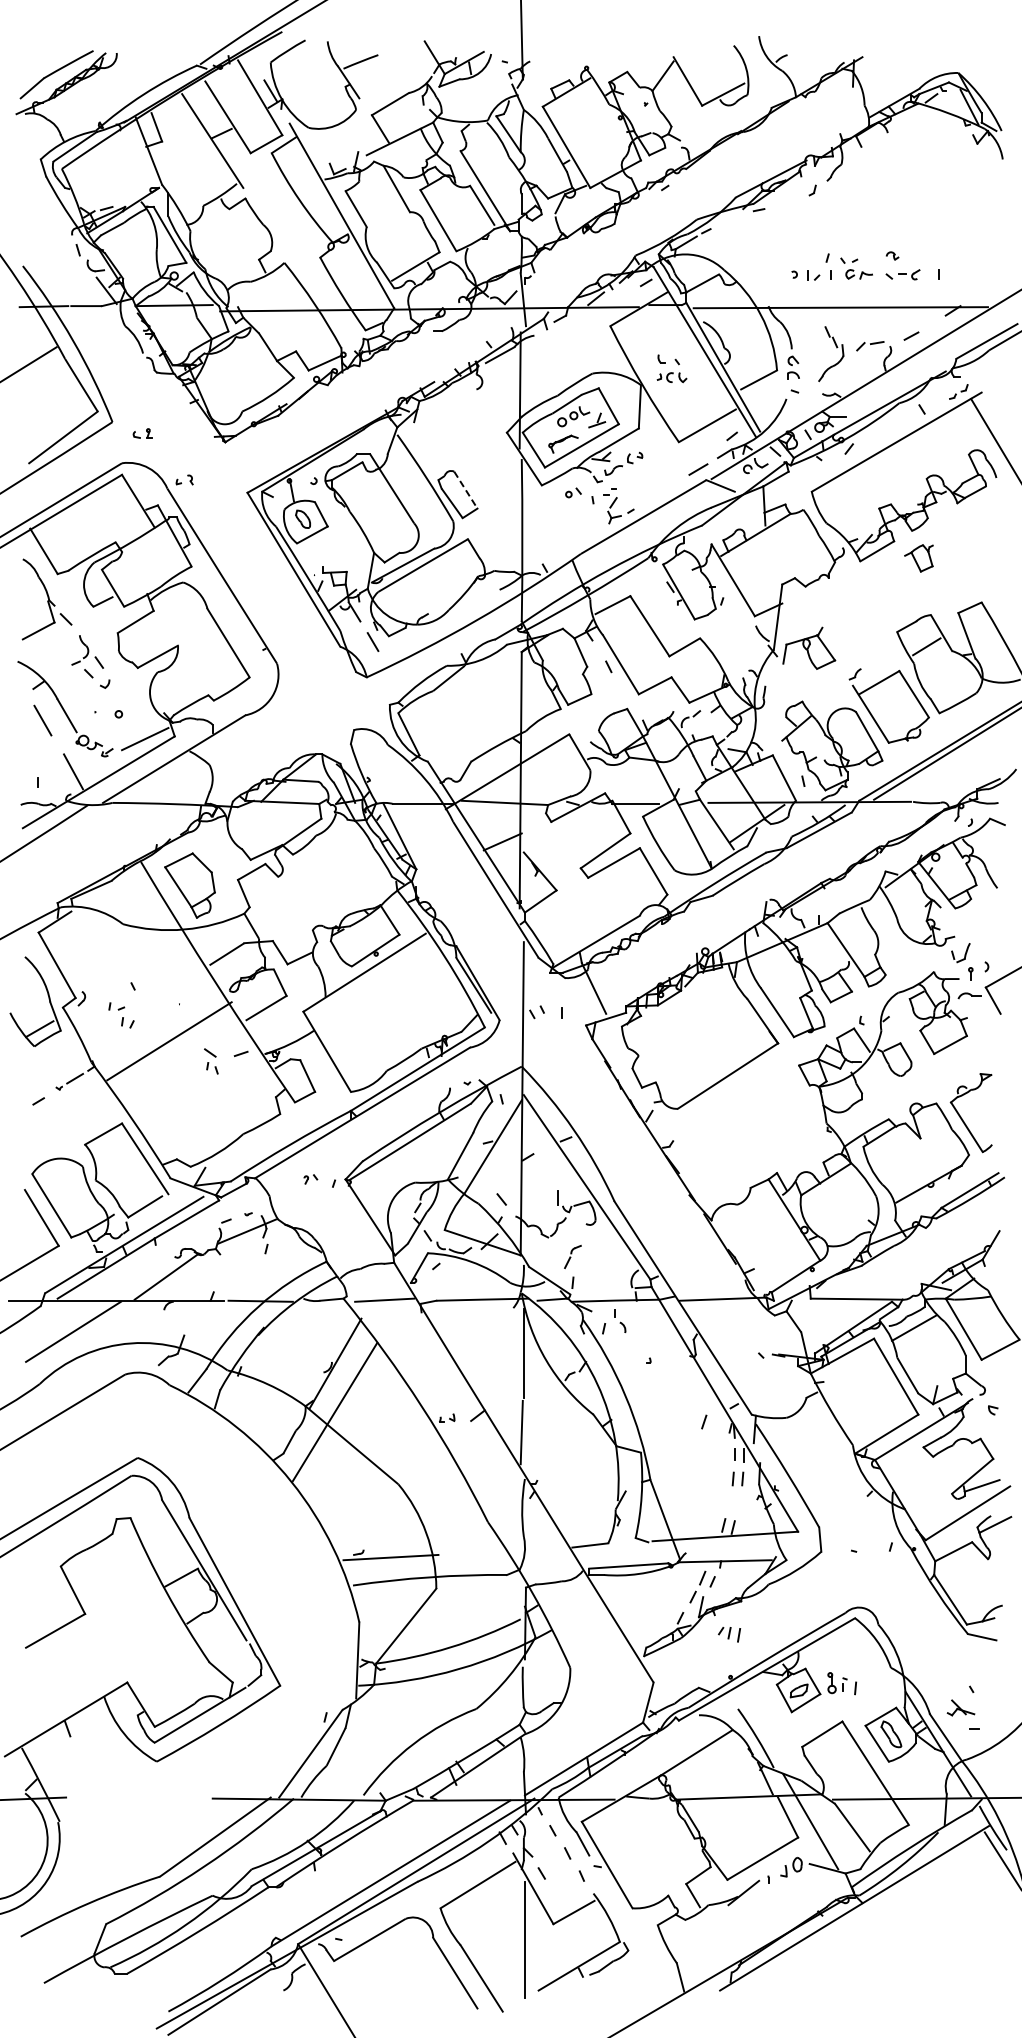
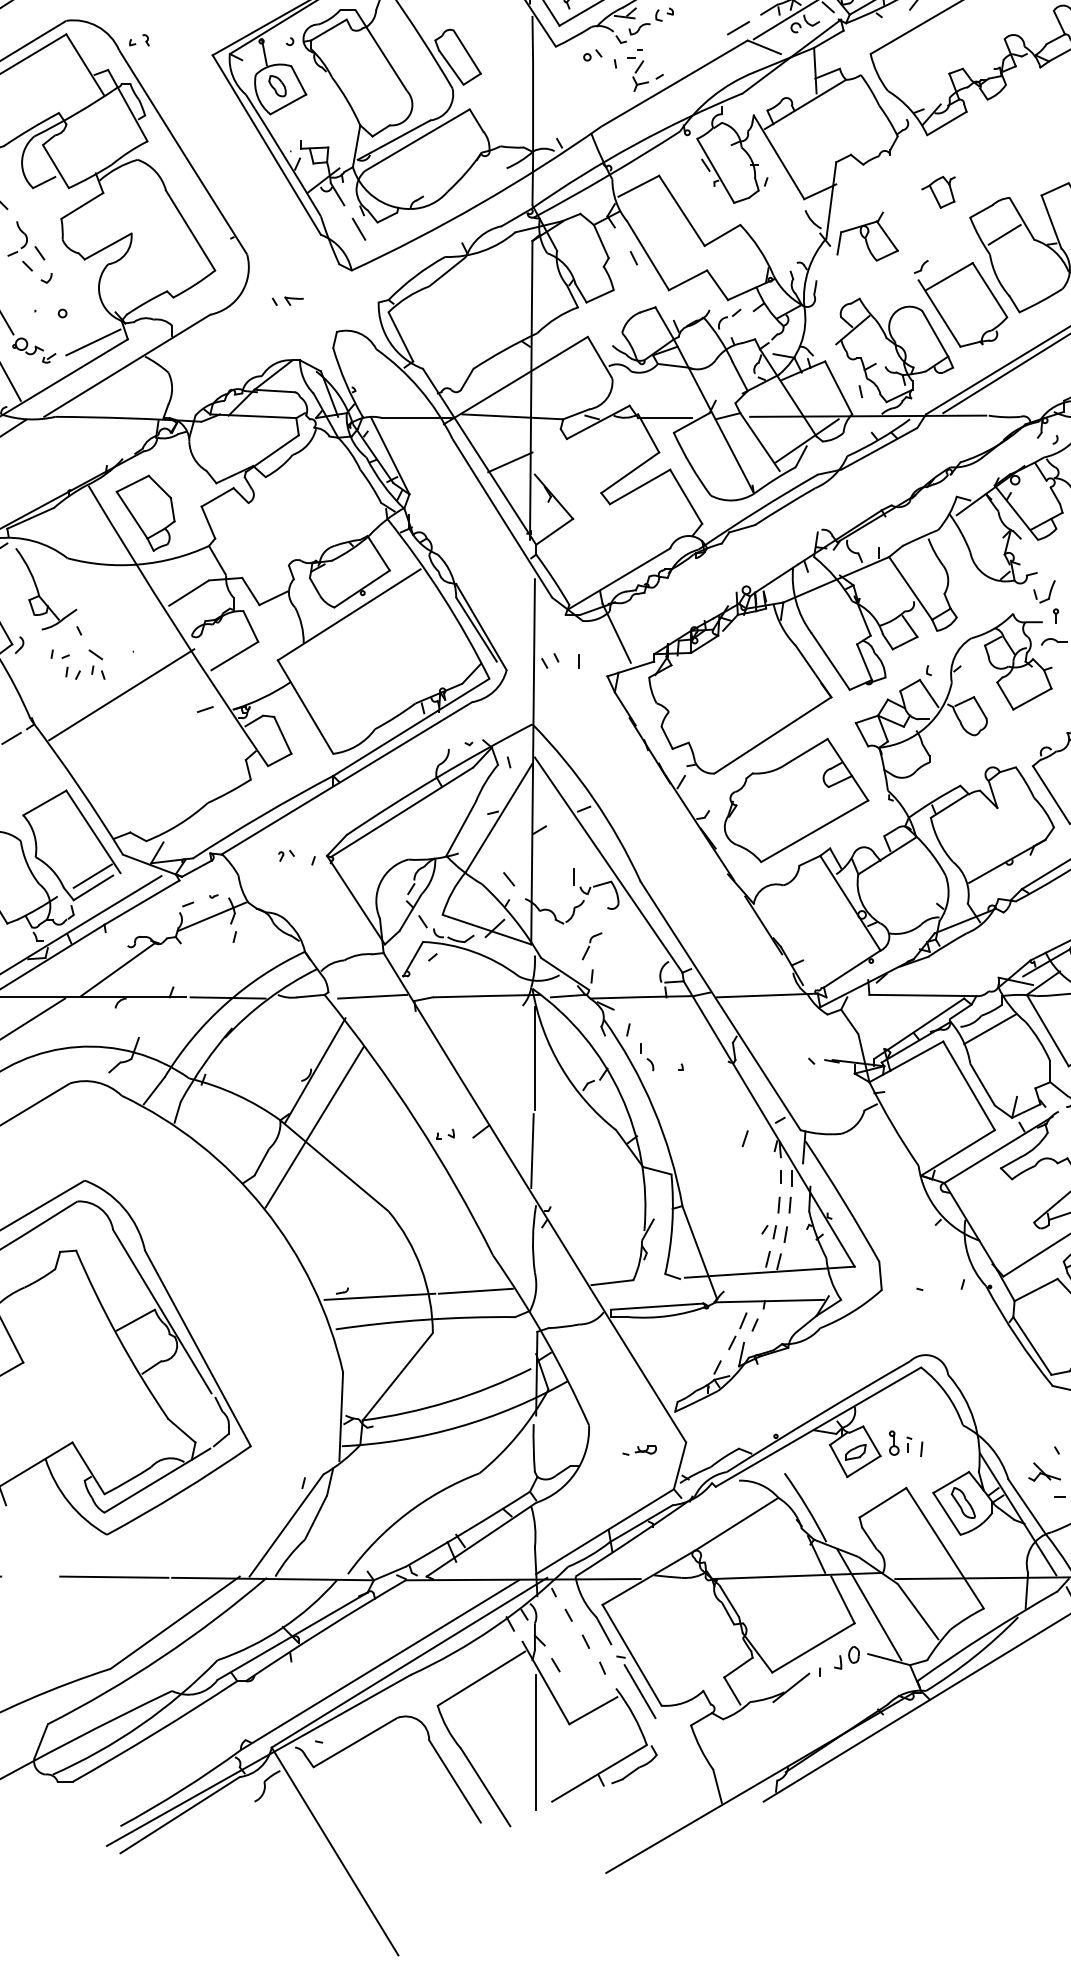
line: (465, 490) -> (466, 52), dashed -> solid
part: (918, 558) -> (937, 192), moved
part: (311, 703) -> (287, 300), added
part: (98, 951) -> (38, 590), added
part: (211, 1061) -> (97, 664), moved
part: (747, 1131) -> (795, 799), added
line: (144, 1196) -> (92, 875), added
part: (620, 1320) -> (647, 1056), moved
line: (472, 1552) -> (475, 1290), added
part: (729, 1634) -> (774, 1233), moved
part: (613, 1689) -> (639, 1450), added
line: (162, 1797) -> (113, 1576), added
line: (613, 1895) -> (639, 1690), added

